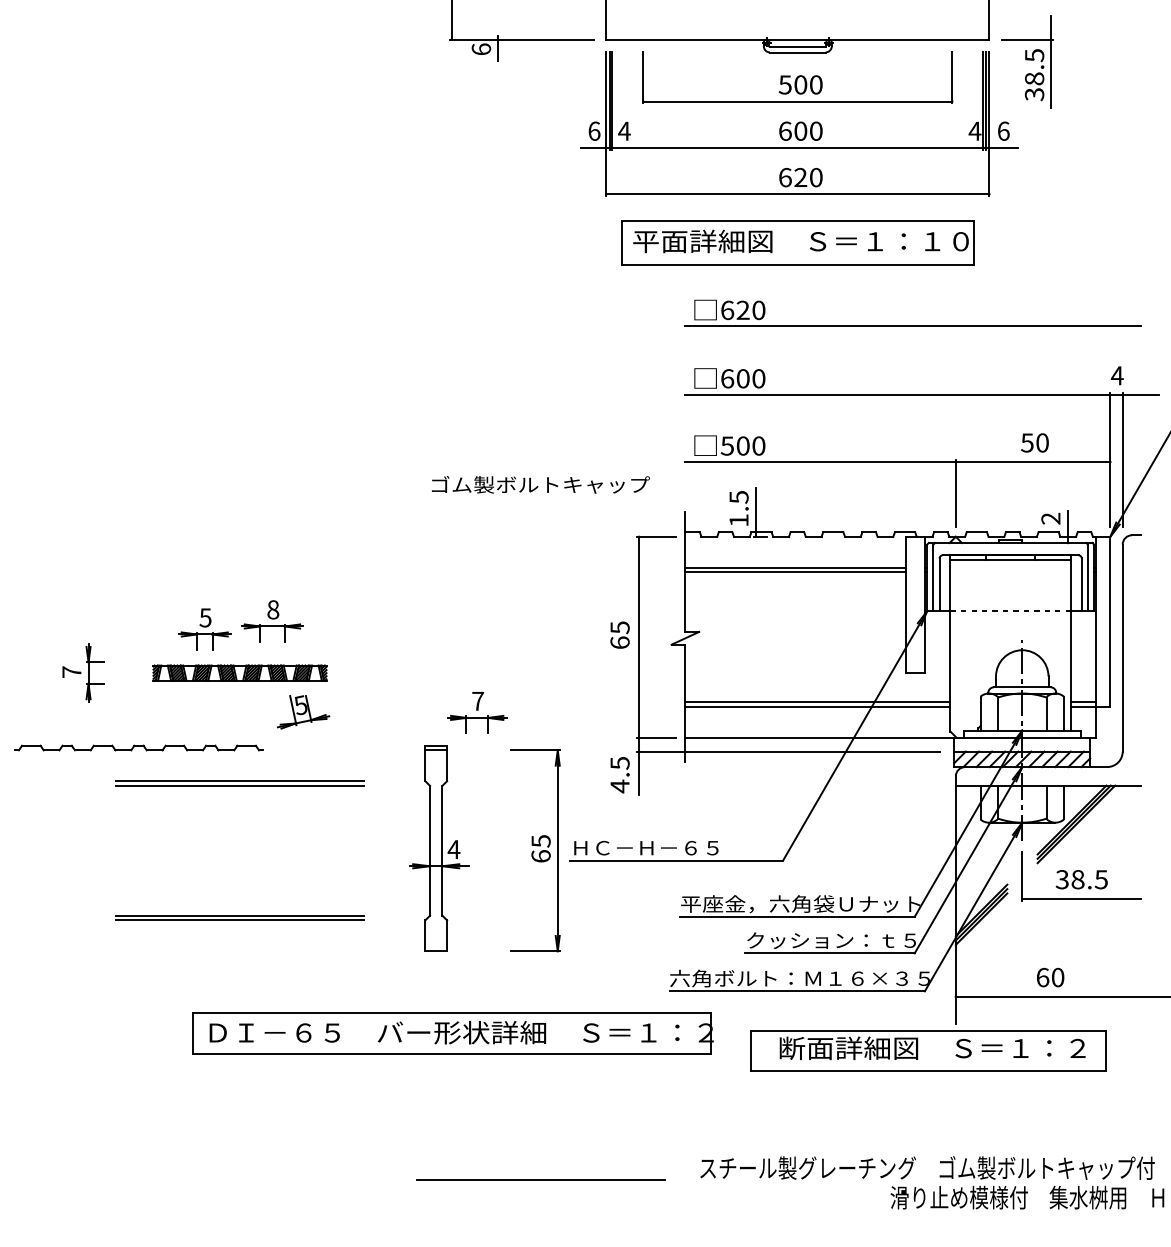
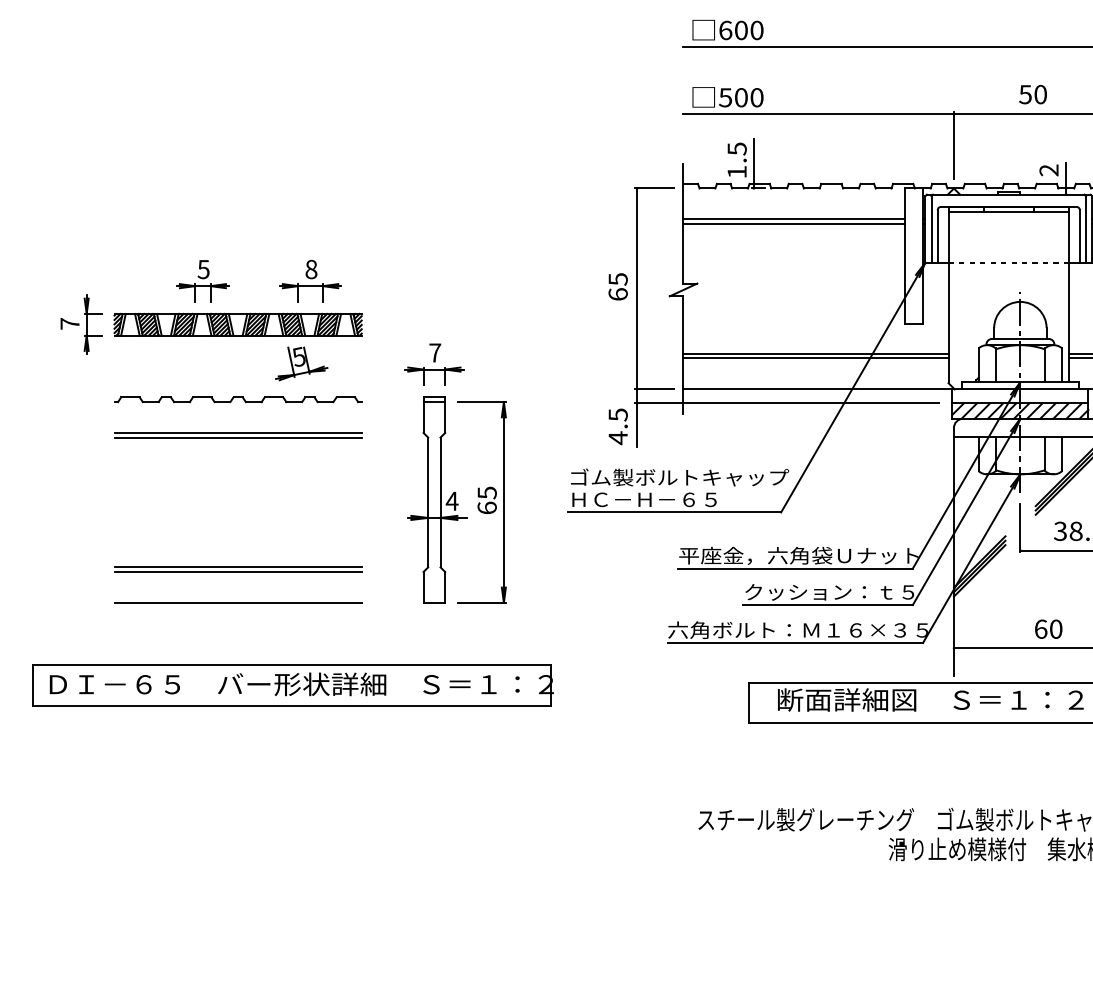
text: (540, 484) -> (679, 477), moved
part: (272, 621) -> (310, 281), moved
part: (239, 672) -> (237, 324), size x1.43
part: (477, 712) -> (434, 364), moved
part: (138, 747) -> (237, 399), moved
part: (535, 850) -> (481, 502), moved
part: (452, 1033) -> (292, 685), moved
line: (540, 1179) -> (237, 602), moved

